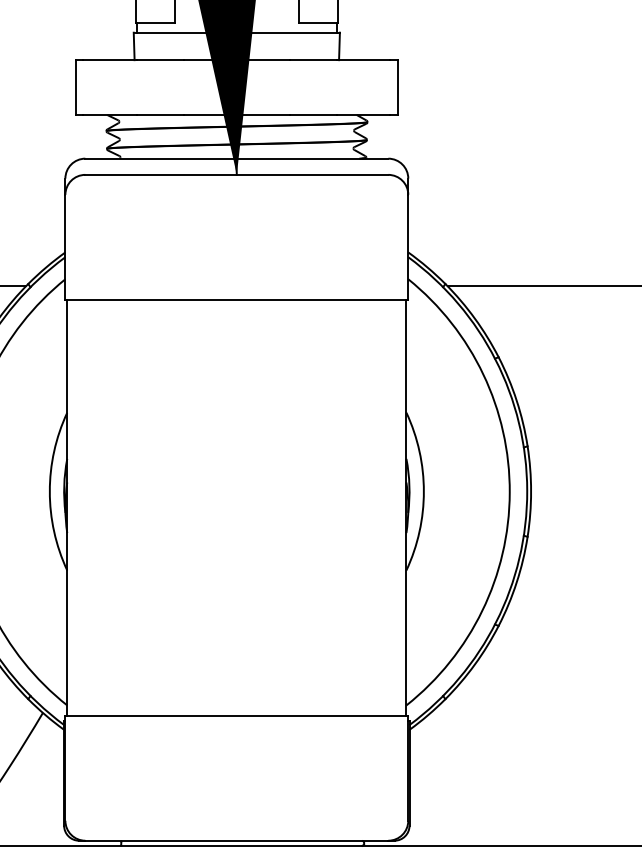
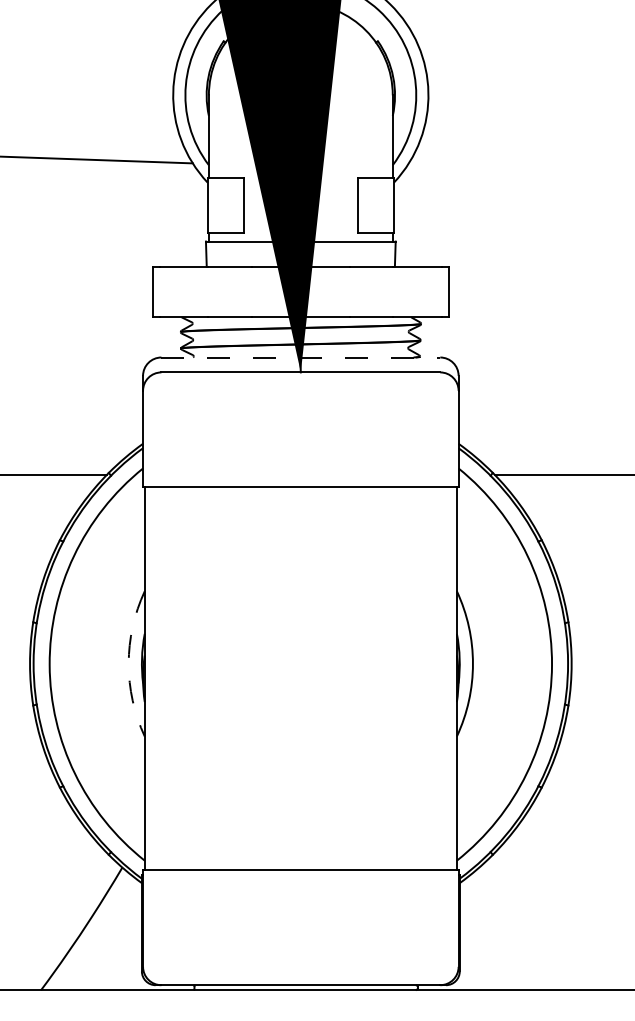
line: (237, 158) -> (301, 357), solid -> dashed
arc: (49, 491) -> (128, 663), solid -> dashed

